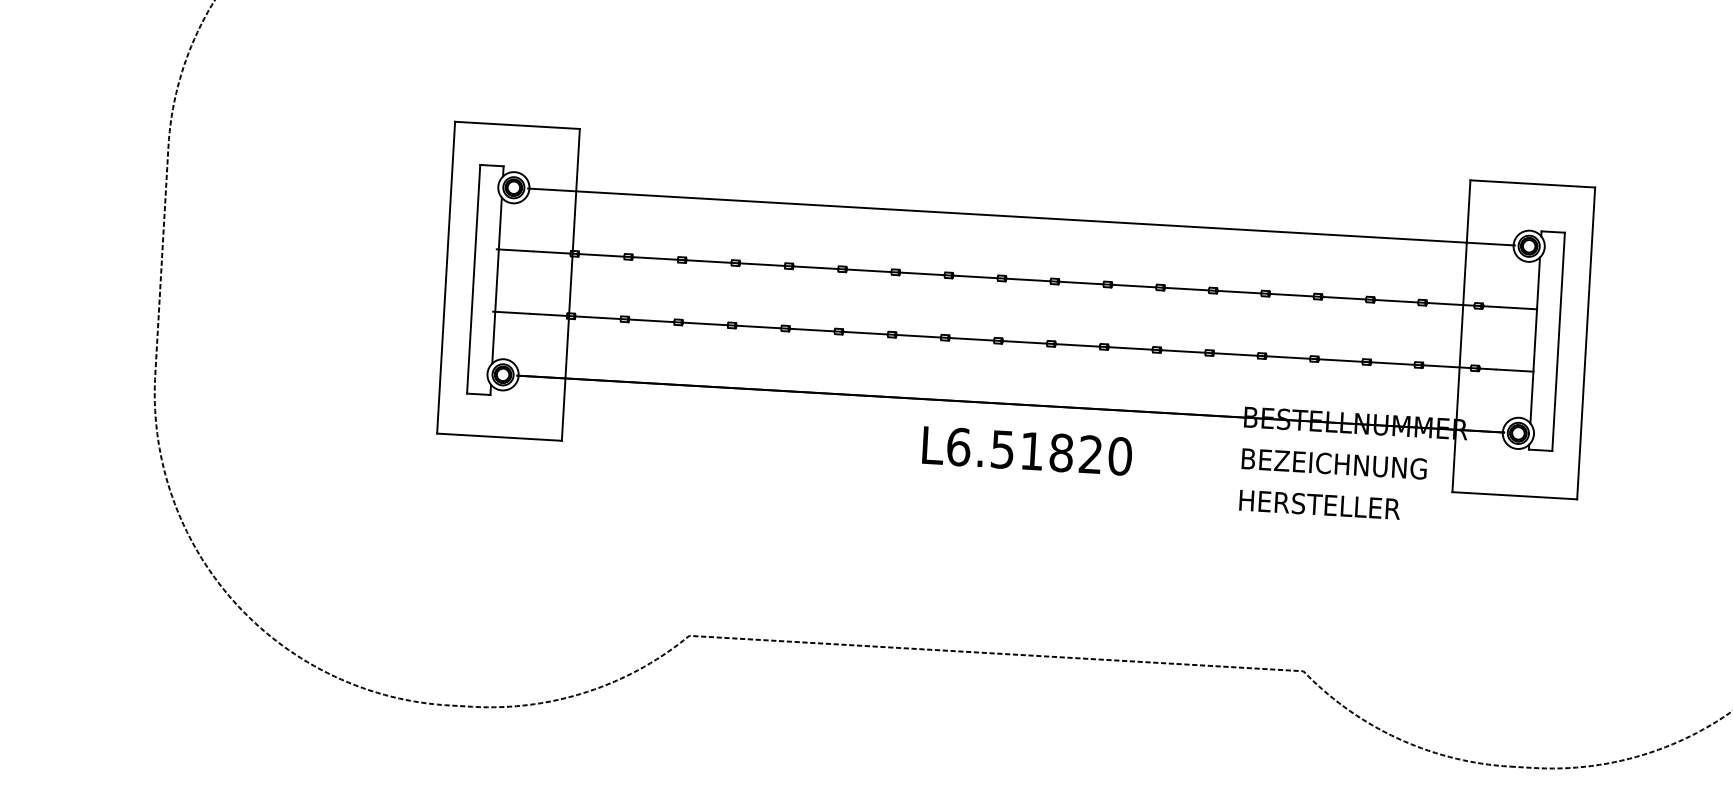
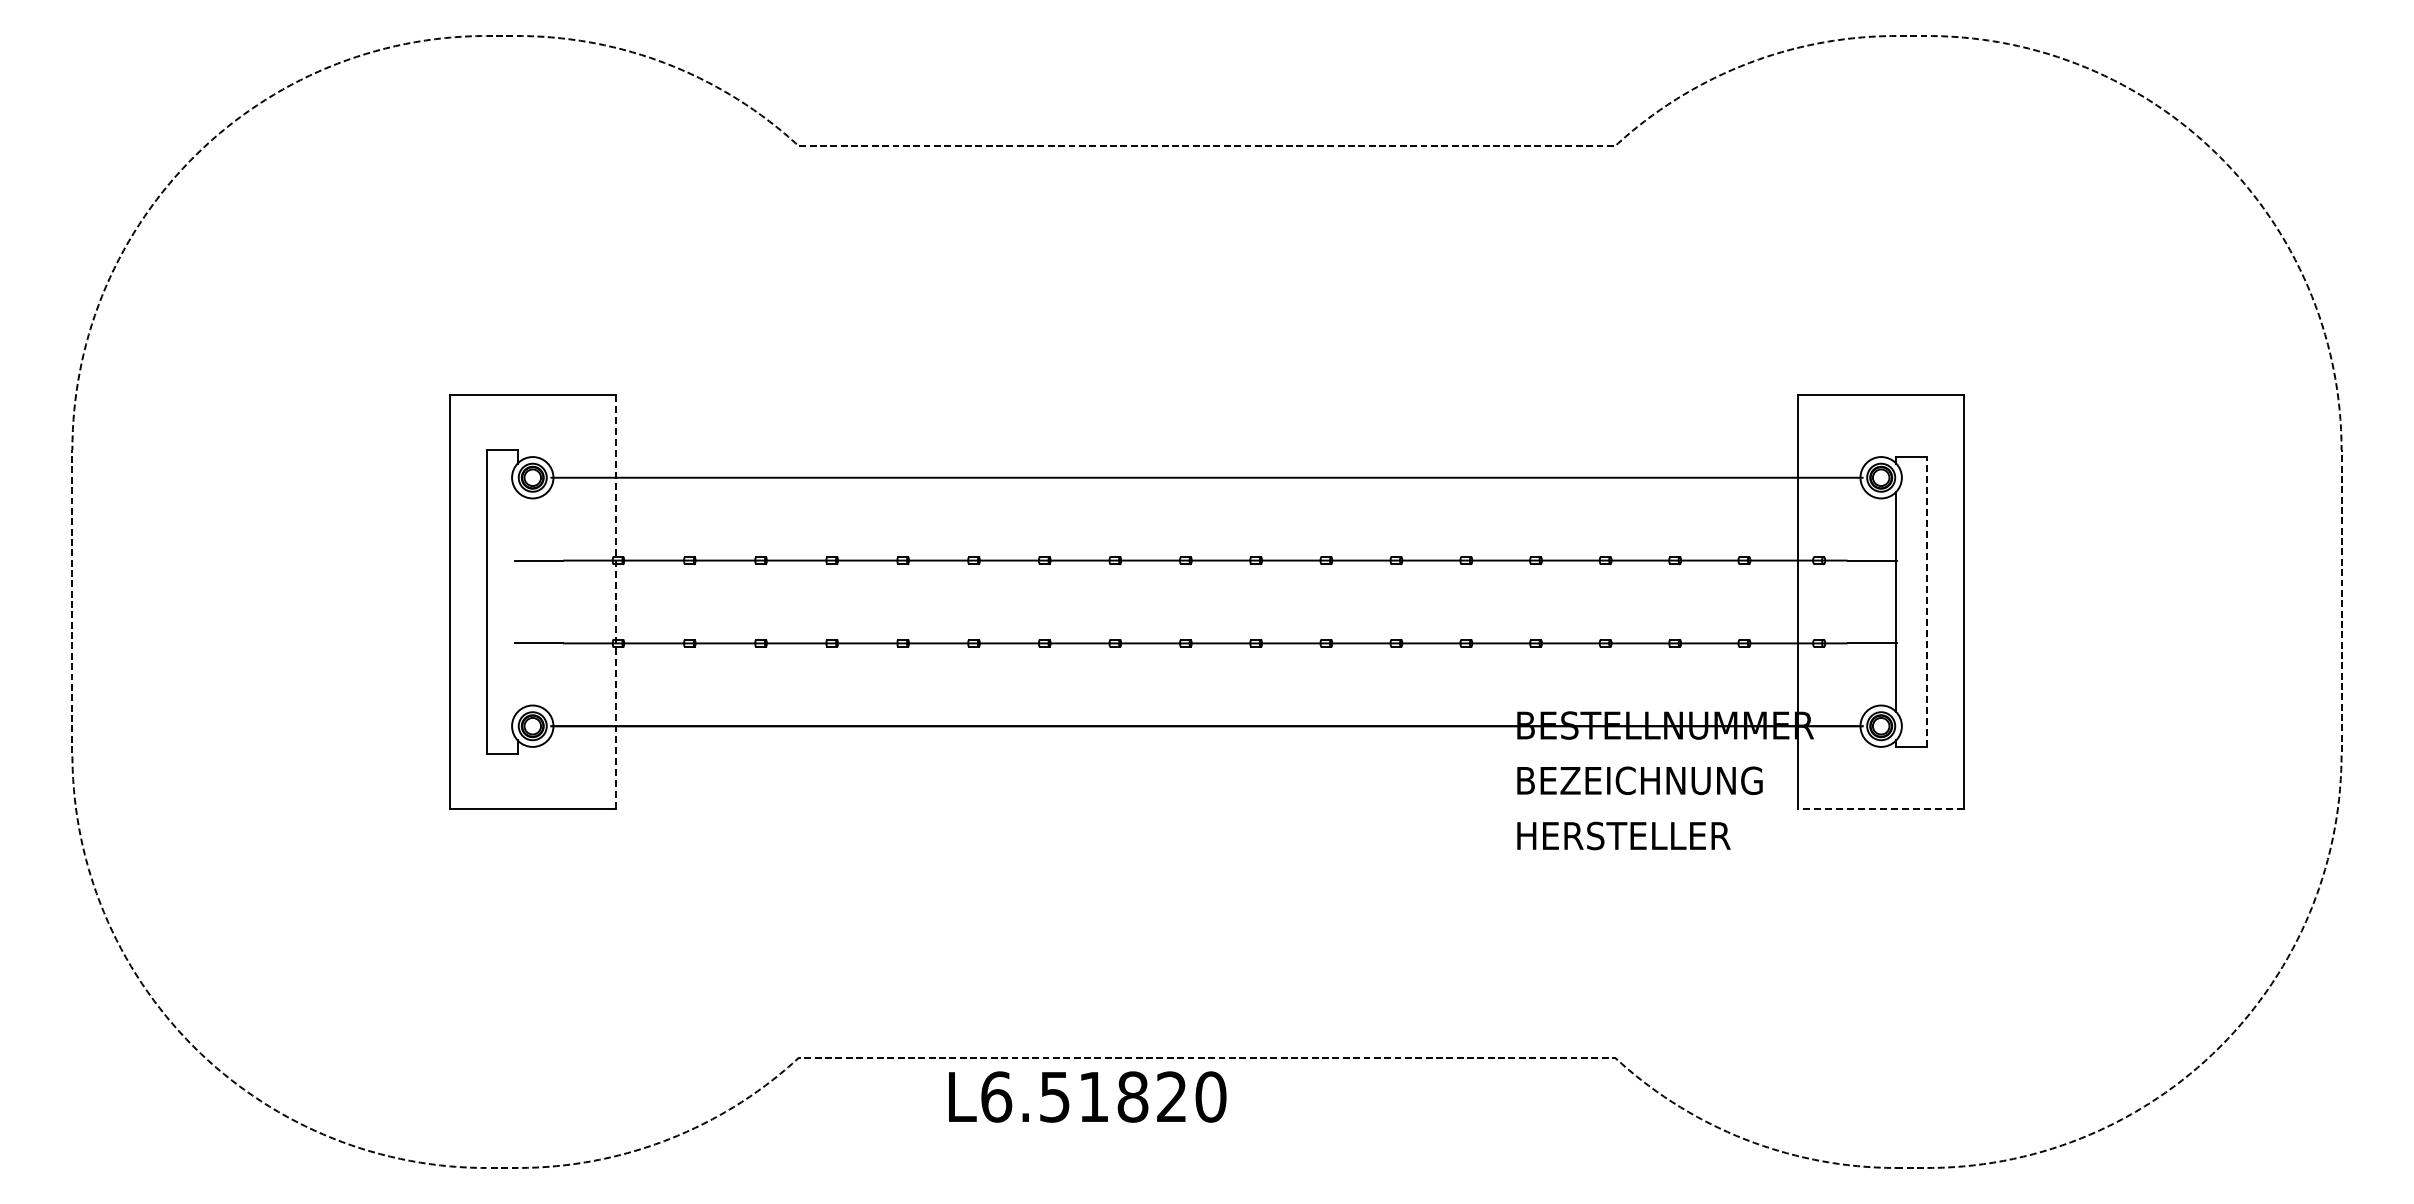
line: (497, 280) -> (517, 601), removed
line: (570, 285) -> (615, 602), solid -> dashed
line: (1558, 342) -> (1927, 602), solid -> dashed
text: (1027, 450) -> (1087, 1096), moved
line: (1515, 496) -> (1881, 809), solid -> dashed

